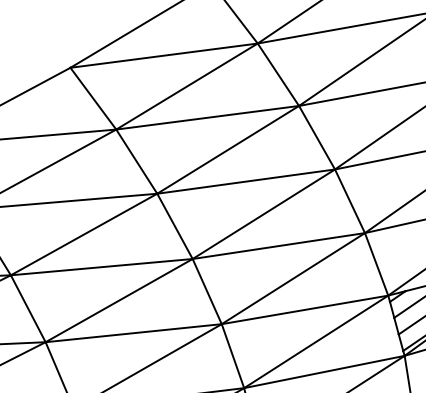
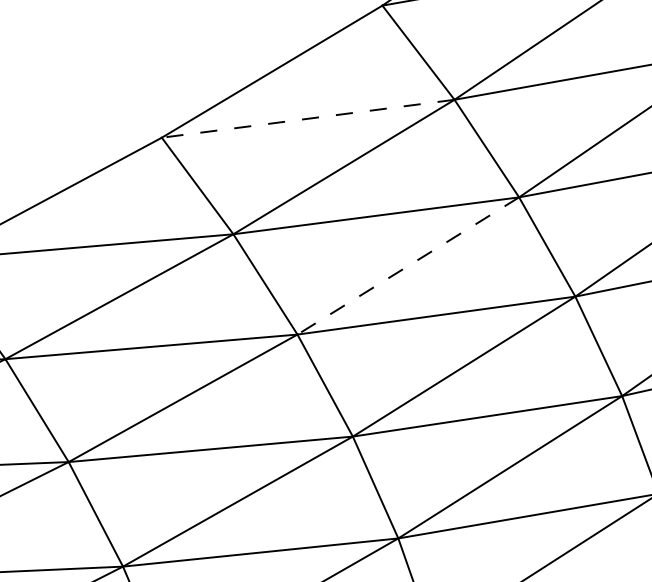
line: (163, 55) -> (307, 118), solid -> dashed
line: (227, 150) -> (407, 266), solid -> dashed

